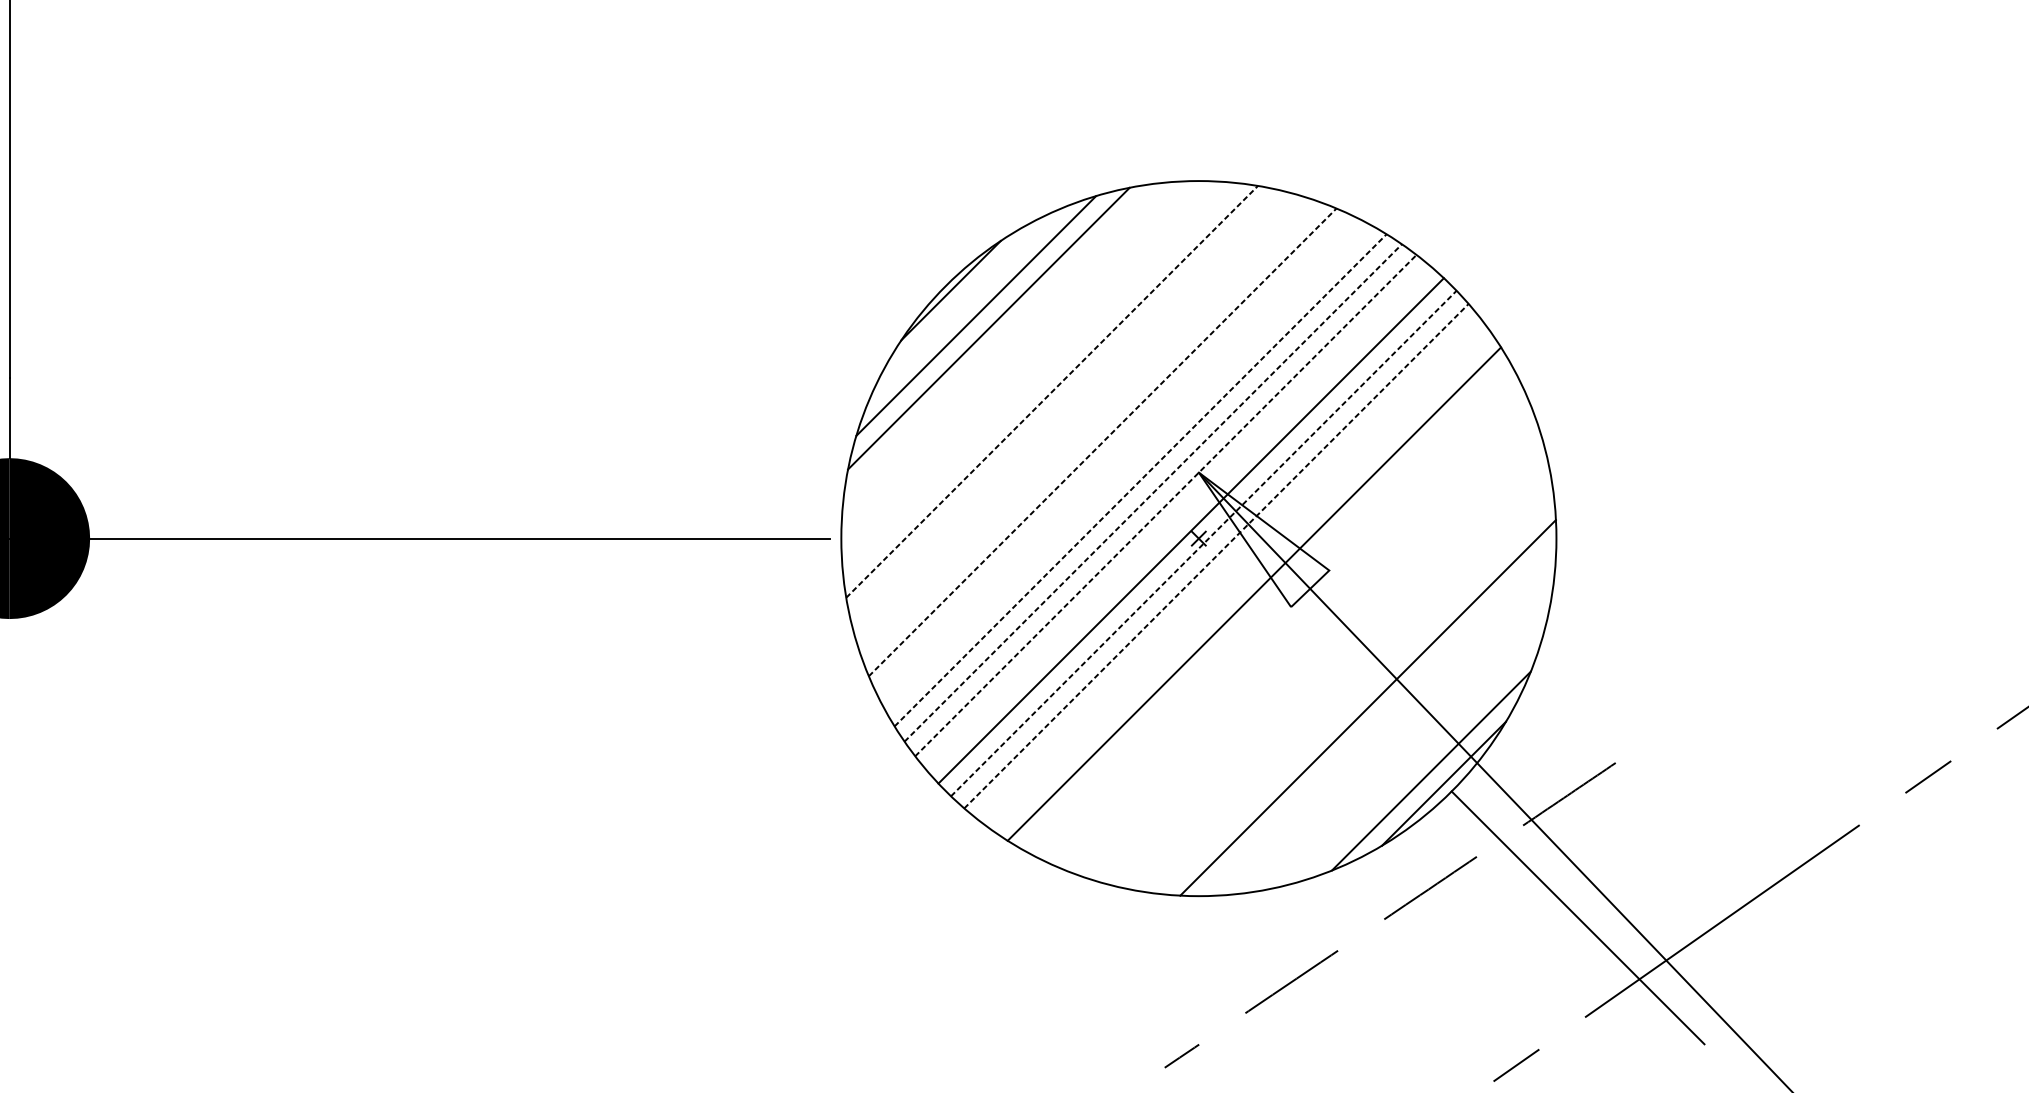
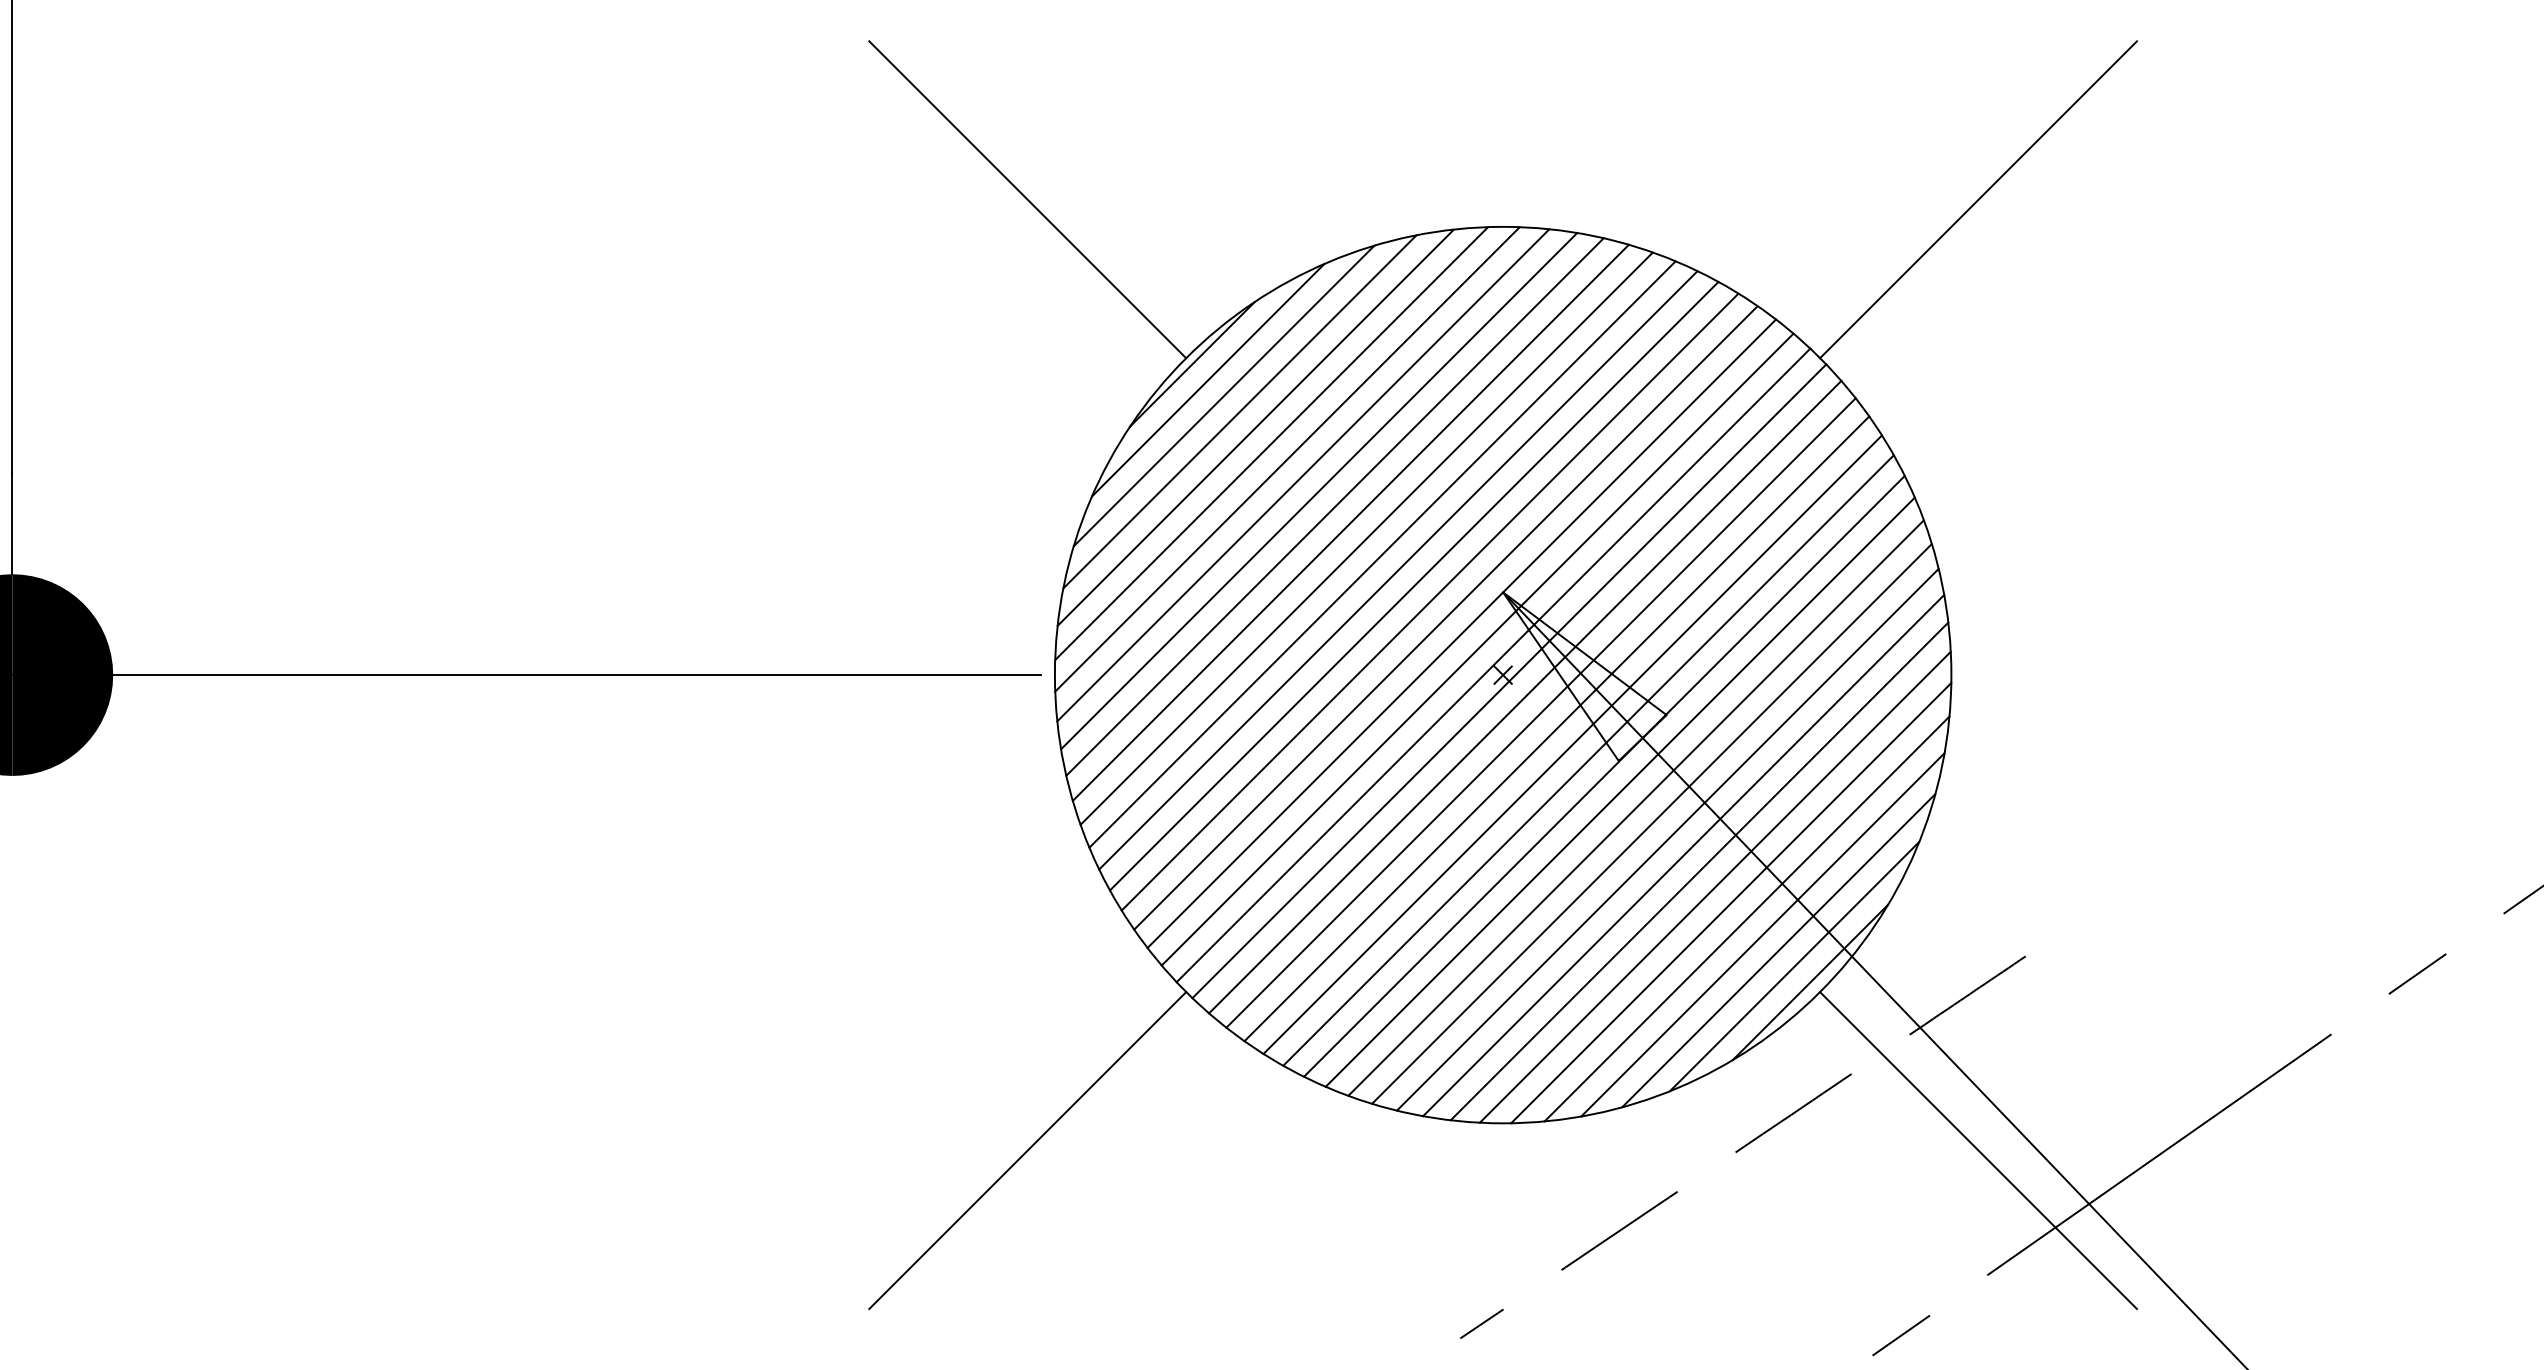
line: (819, 159) -> (1027, 199), added
line: (1578, 159) -> (1978, 199), added
line: (963, 303) -> (1208, 380), added
line: (1001, 341) -> (1255, 427), added
line: (1014, 353) -> (1271, 443), added
line: (1026, 366) -> (1287, 459), added
line: (1039, 379) -> (1303, 475), added
line: (1052, 391) -> (1319, 490), dashed -> solid
line: (1064, 404) -> (1334, 506), added
line: (1077, 416) -> (1350, 522), added
line: (1089, 429) -> (1366, 538), added
line: (1102, 442) -> (1382, 554), dashed -> solid
line: (1115, 455) -> (1398, 570), added
line: (1127, 467) -> (1413, 586), added
line: (1140, 479) -> (1430, 601), dashed -> solid
line: (1152, 492) -> (1445, 617), dashed -> solid
line: (1166, 505) -> (1462, 633), dashed -> solid
line: (1178, 518) -> (1477, 649), added
line: (1203, 542) -> (1509, 680), dashed -> solid
line: (1216, 555) -> (1525, 696), dashed -> solid
line: (1228, 568) -> (1540, 712), added
line: (1241, 581) -> (1556, 728), added
line: (1266, 606) -> (1588, 760), added
line: (1279, 619) -> (1604, 776), added
line: (1291, 631) -> (1619, 791), added
line: (1304, 644) -> (1635, 807), added
line: (1317, 656) -> (1651, 823), added
line: (1329, 669) -> (1667, 839), added
line: (1342, 682) -> (1683, 855), added
line: (1355, 695) -> (1699, 871), added
line: (1381, 720) -> (1731, 903), added
line: (1393, 732) -> (1746, 918), added
line: (1405, 745) -> (1762, 934), added
line: (1418, 758) -> (1778, 950), added
line: (819, 917) -> (1027, 1150), added

